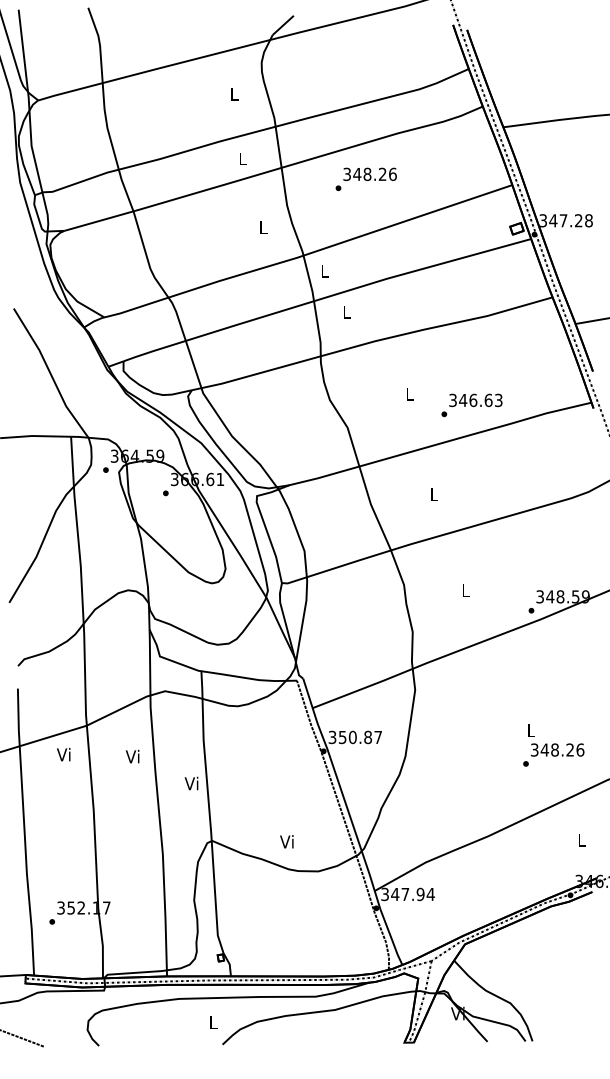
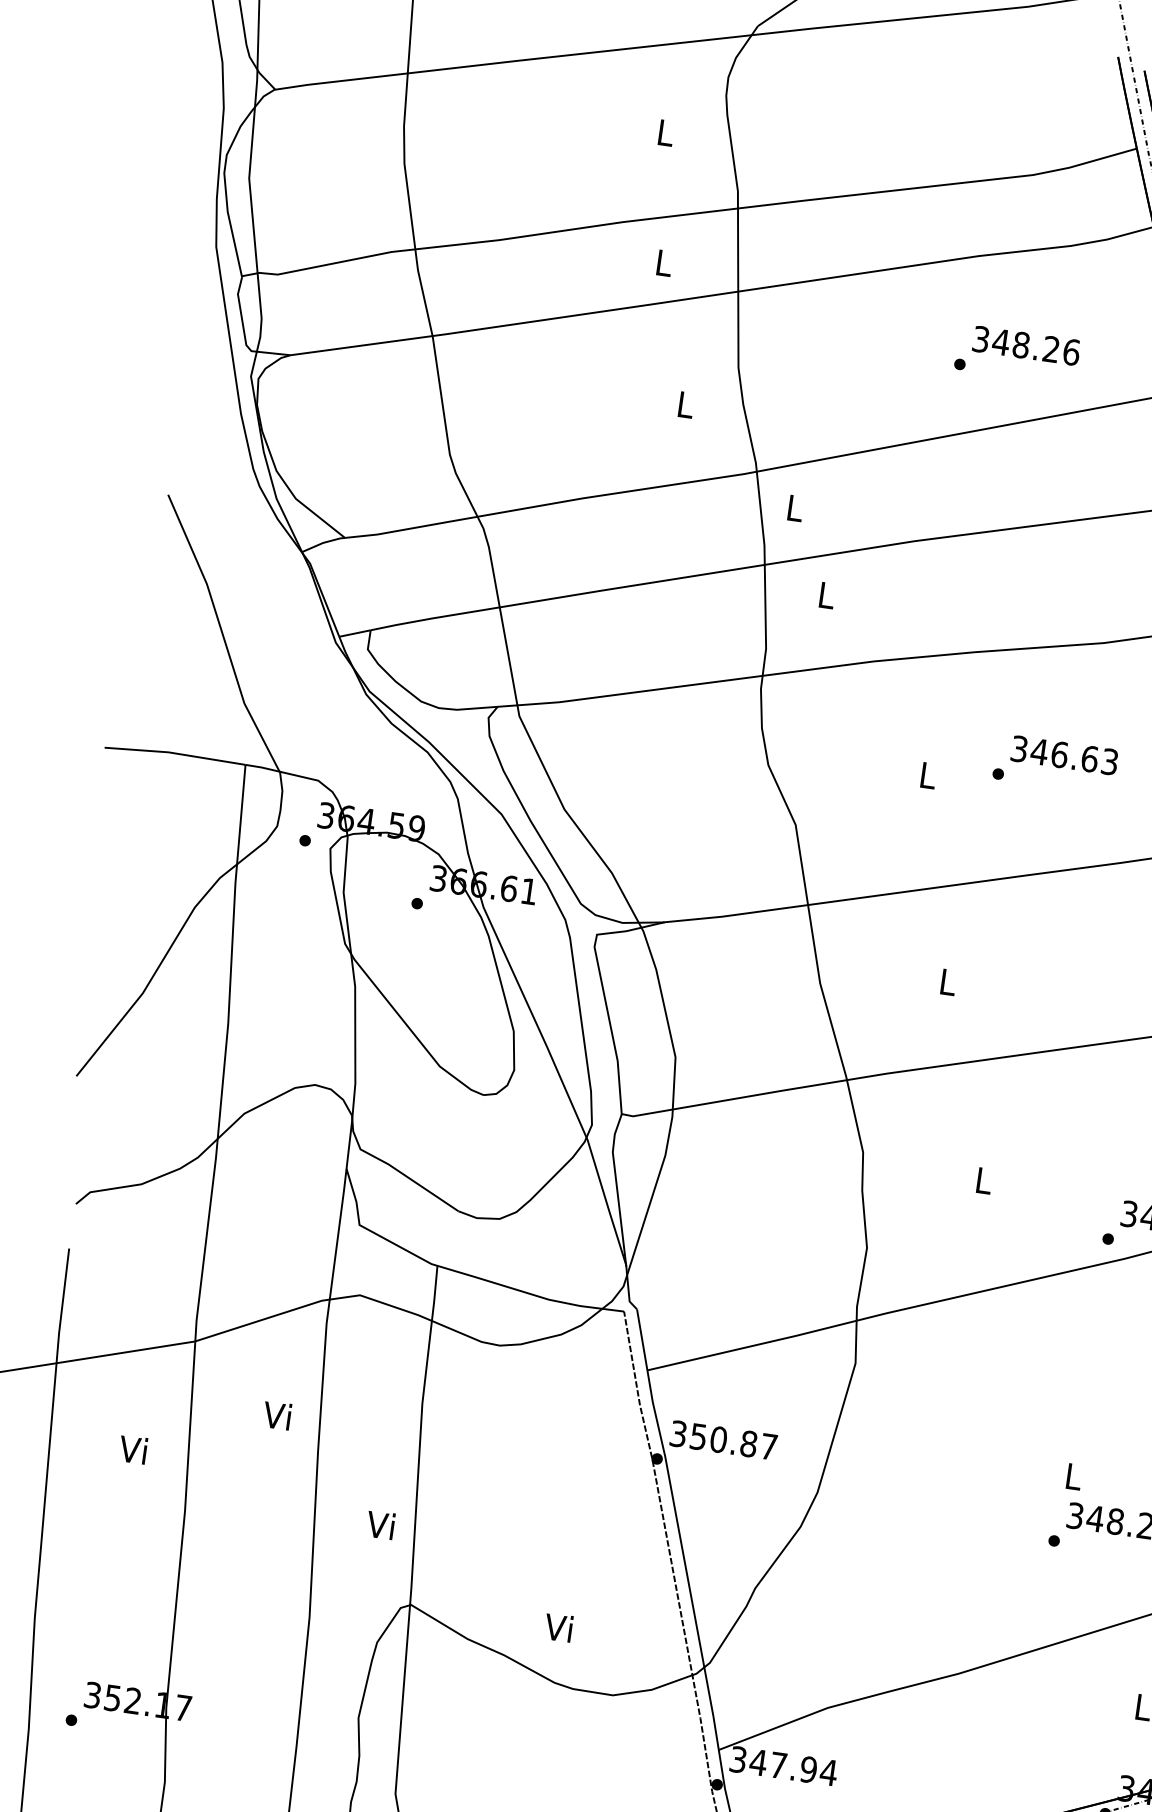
text: (365, 178) -> (1016, 352), moved
text: (471, 405) -> (1054, 764), moved
text: (63, 754) -> (132, 1449), moved
text: (191, 783) -> (380, 1525), moved

